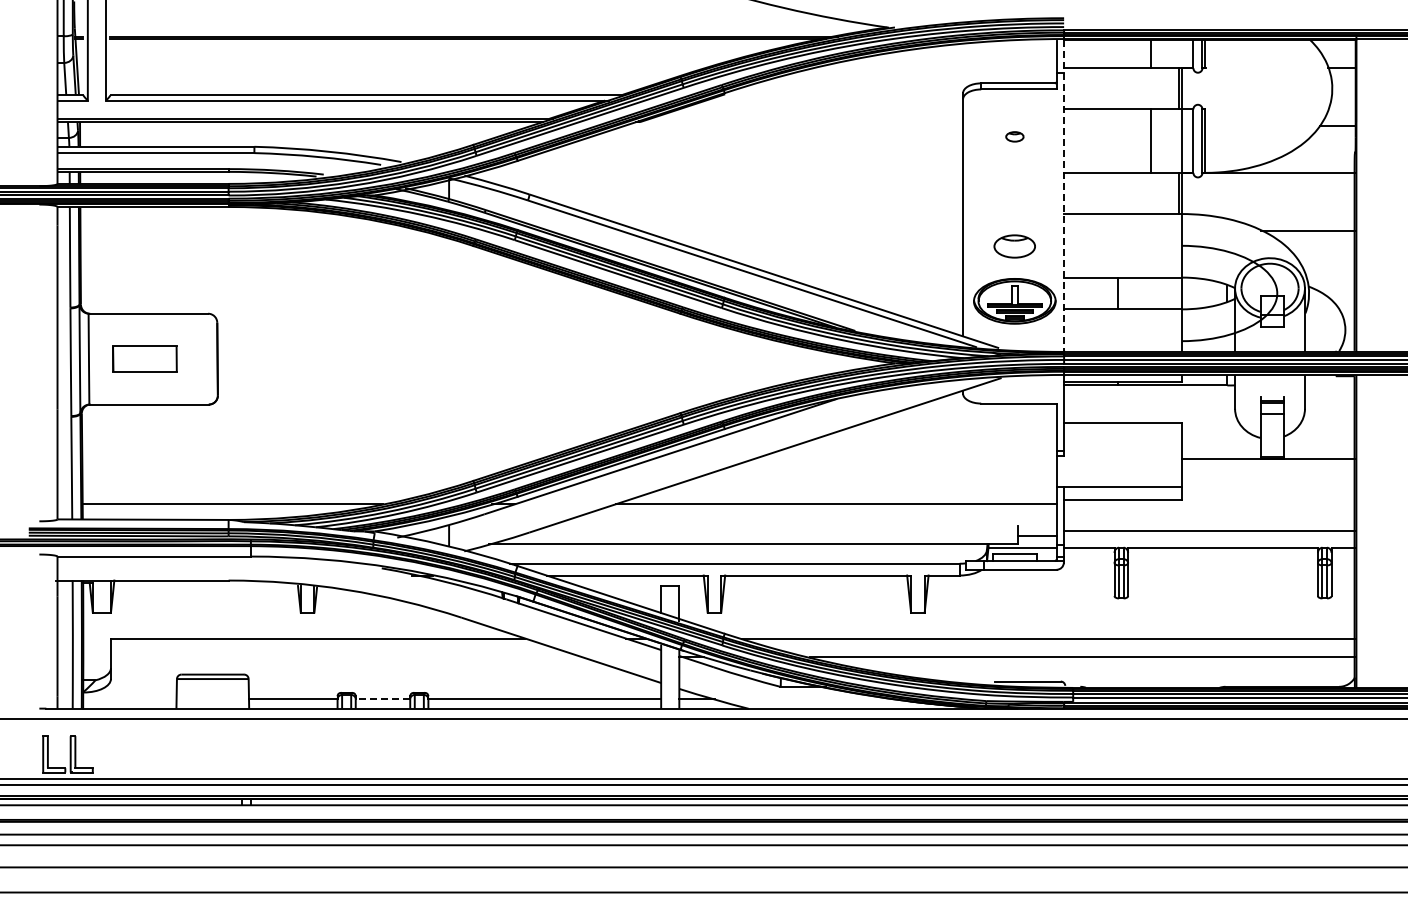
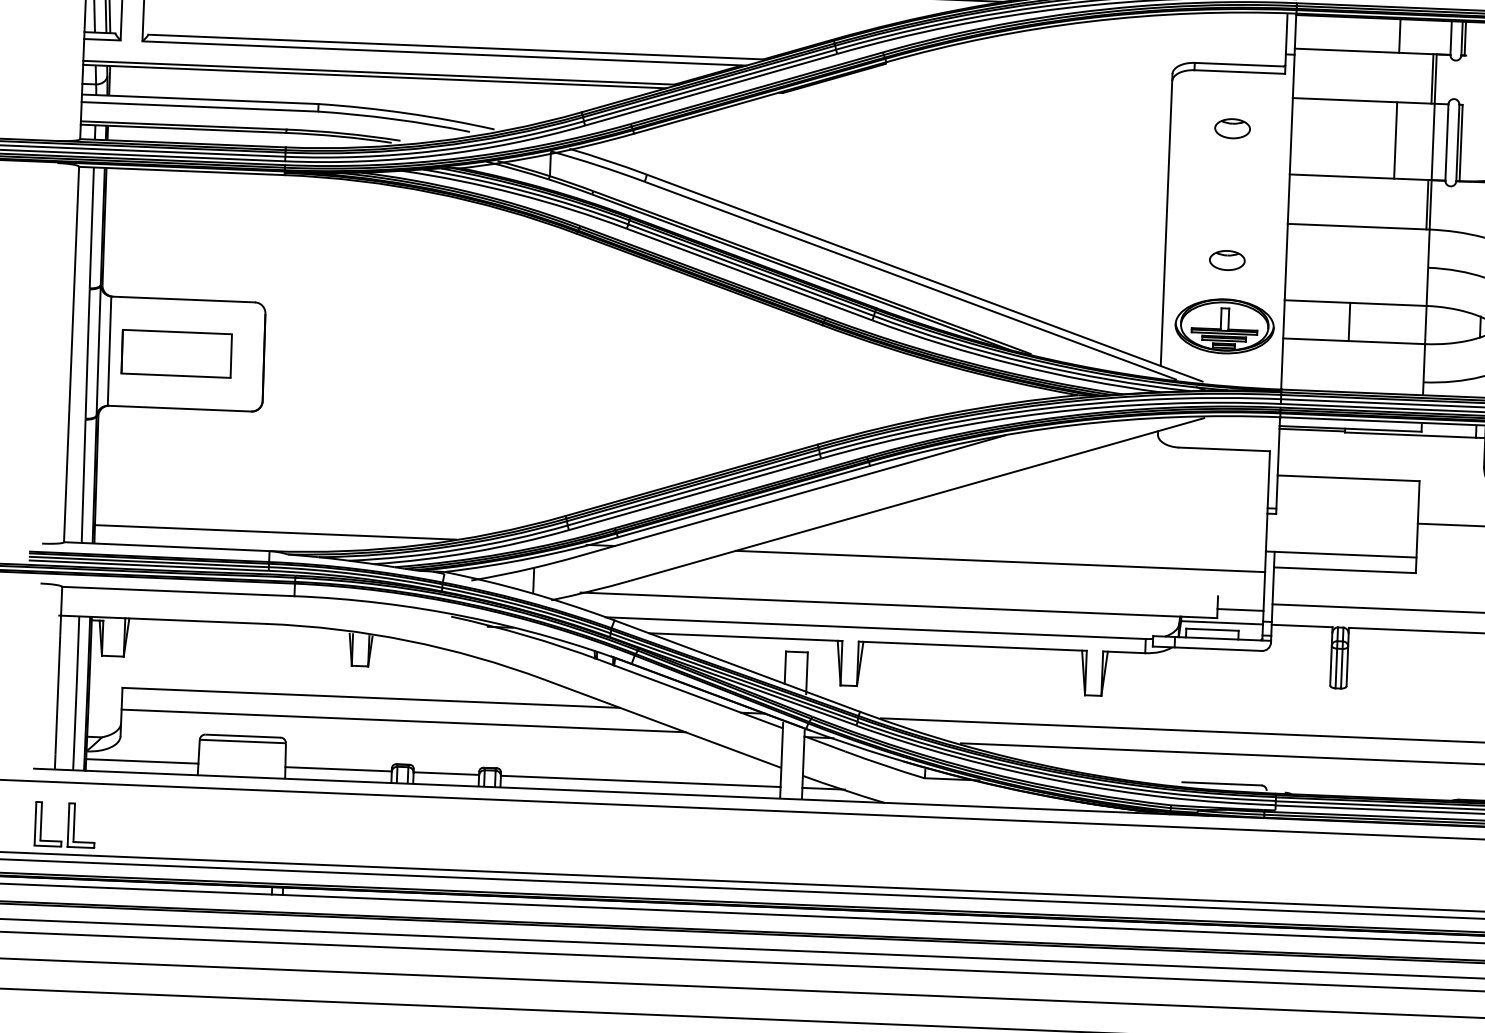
part: (1014, 136) -> (1232, 128), size x1.67
line: (1063, 196) -> (1288, 202), dashed -> solid
part: (1014, 246) -> (1226, 260), size x0.71
part: (144, 358) -> (176, 353), size x1.43
line: (345, 656) -> (403, 720), added
line: (129, 698) -> (141, 760), added
line: (382, 698) -> (445, 773), dashed -> solid

